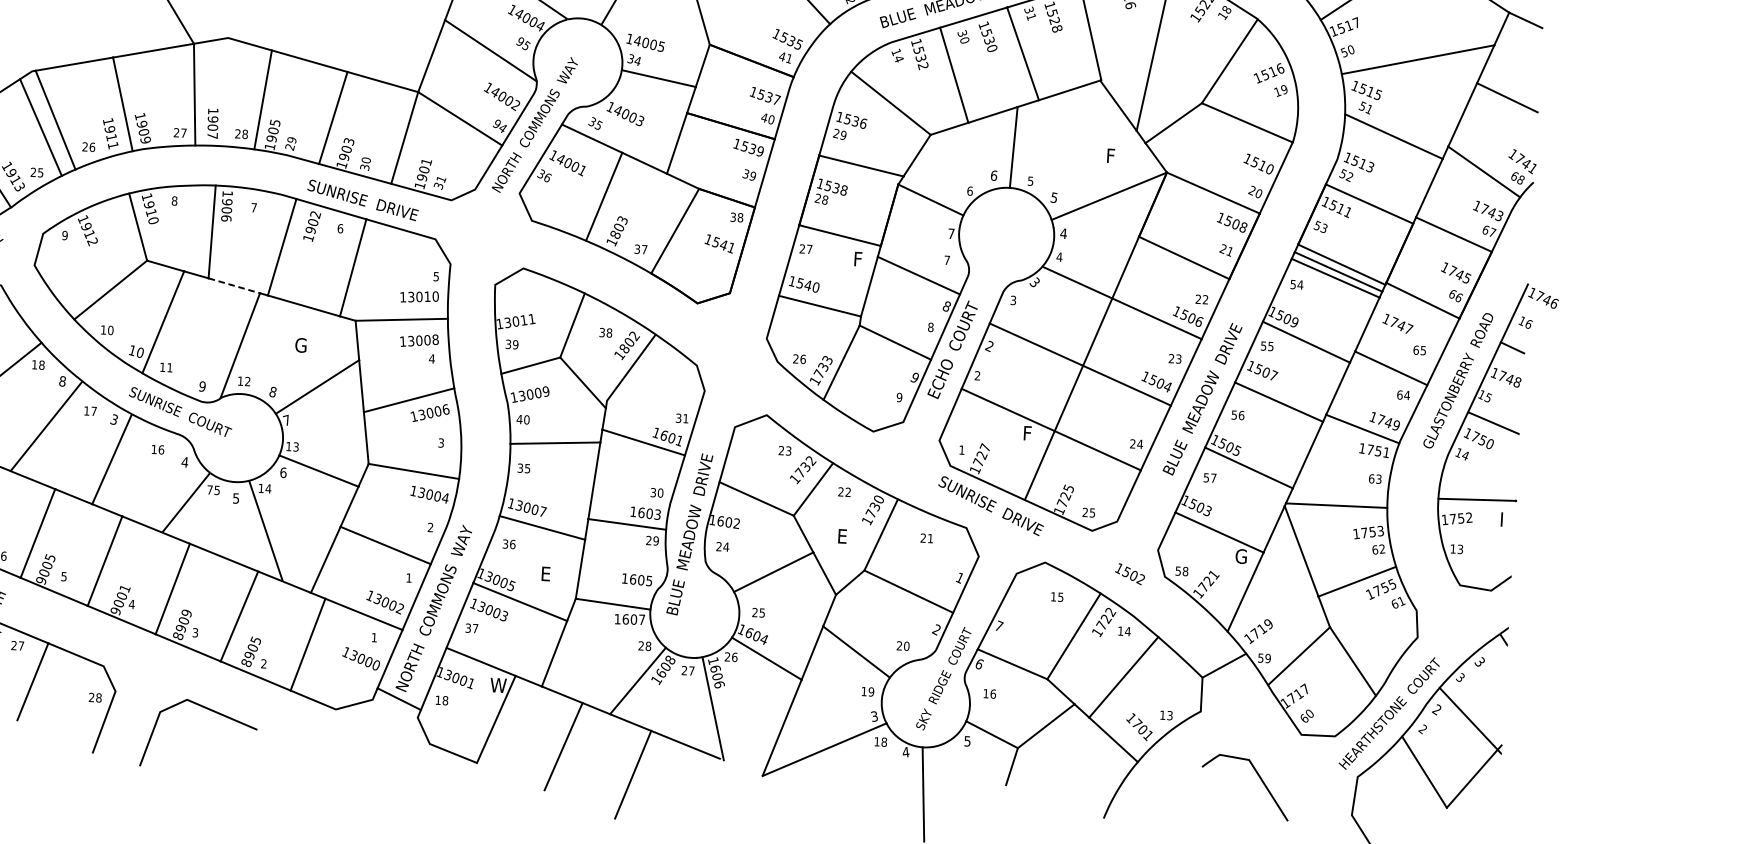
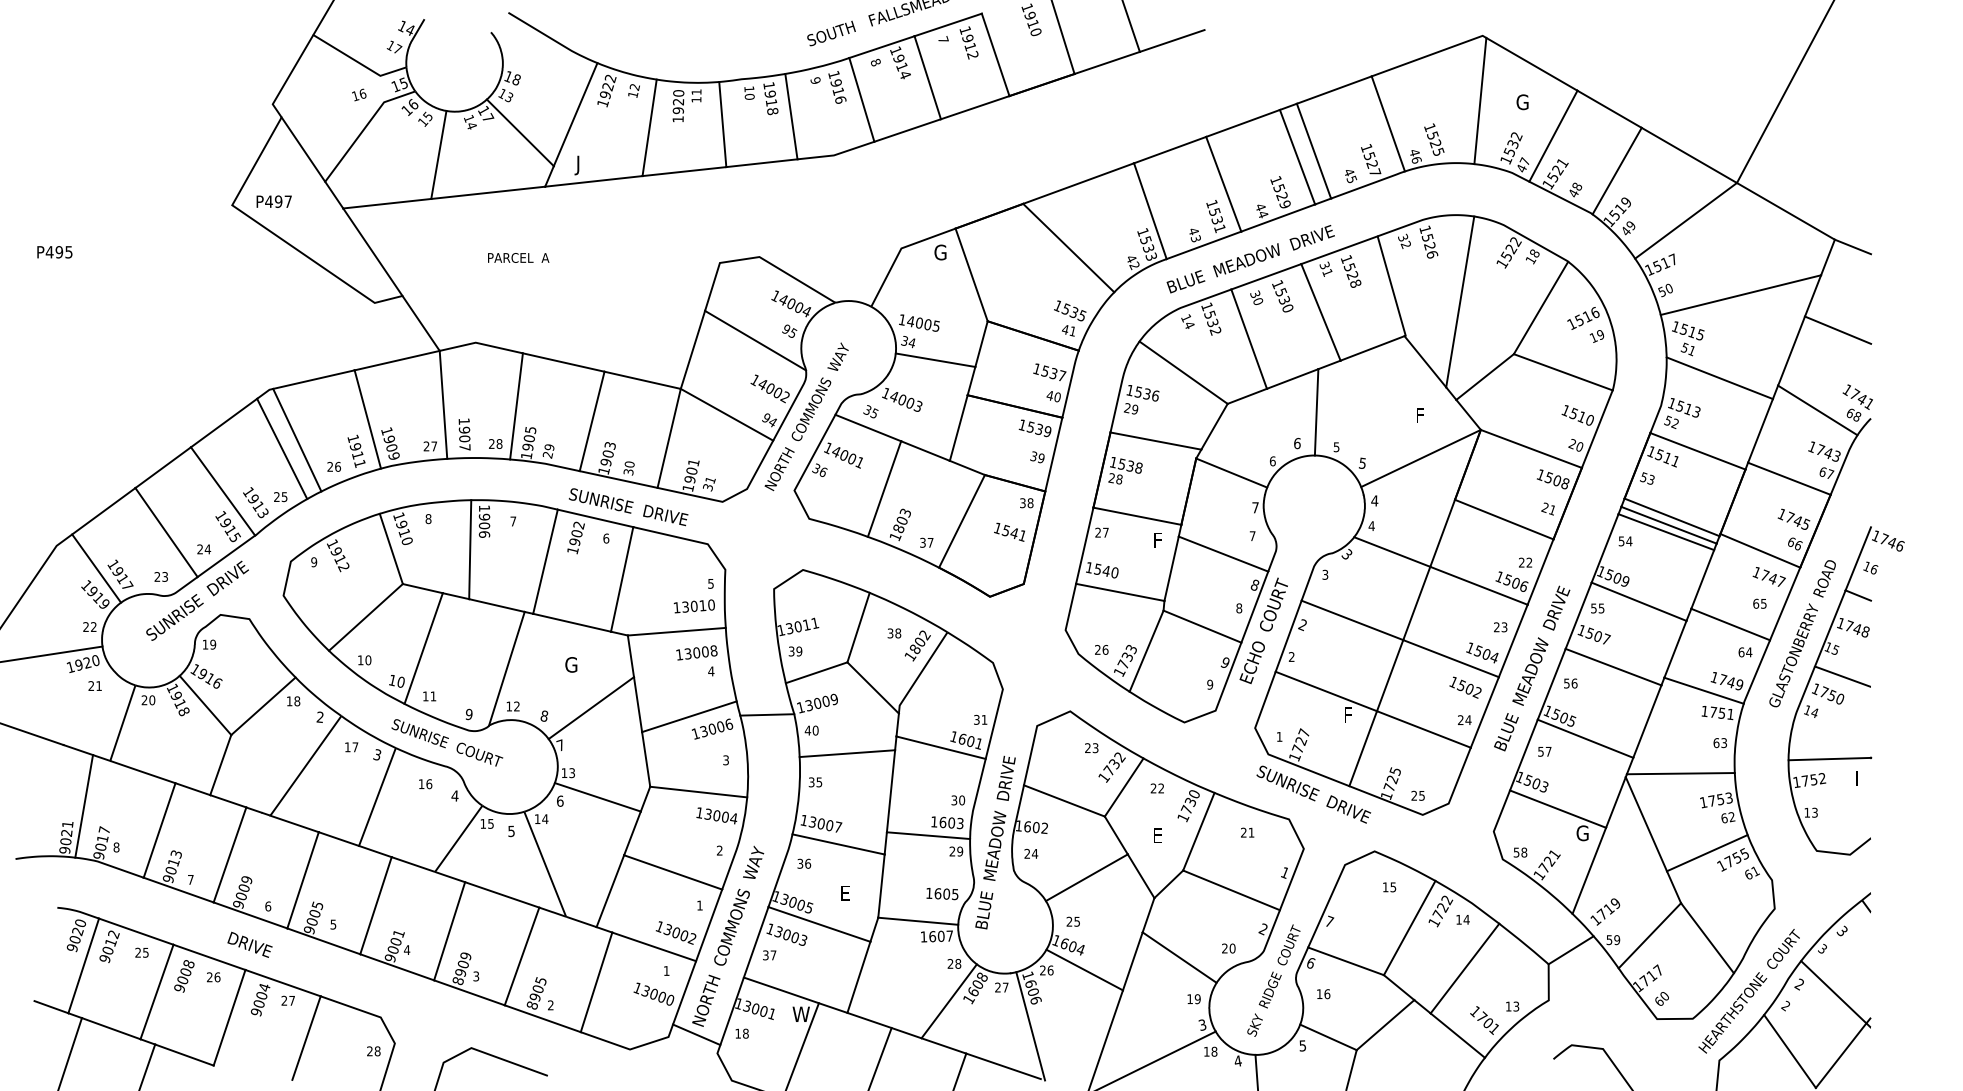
line: (234, 285) -> (497, 605), dashed -> solid
text: (1397, 323) -> (1768, 576), moved
text: (61, 380) -> (319, 716), 8 -> 2
line: (482, 402) -> (767, 714), added
text: (210, 489) -> (483, 823), 75 -> 15
text: (1130, 574) -> (1465, 687), moved

